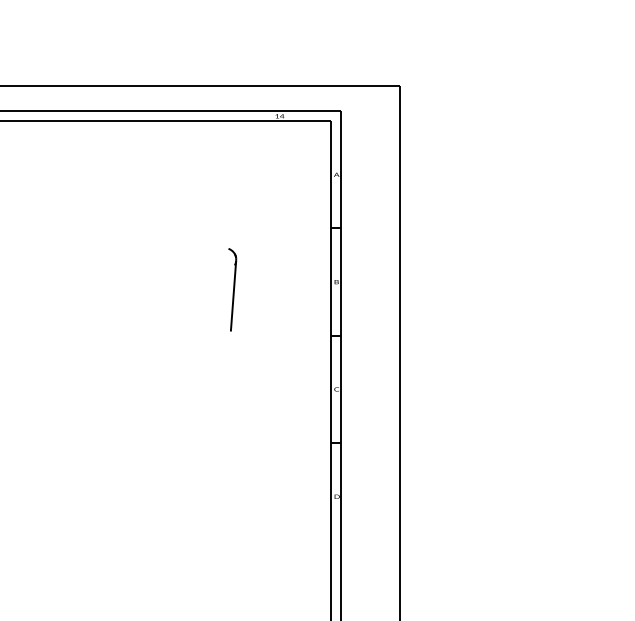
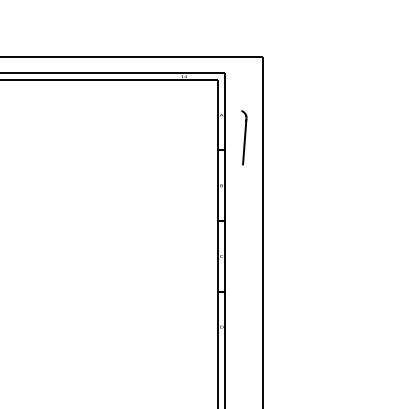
part: (233, 289) -> (244, 137), moved

